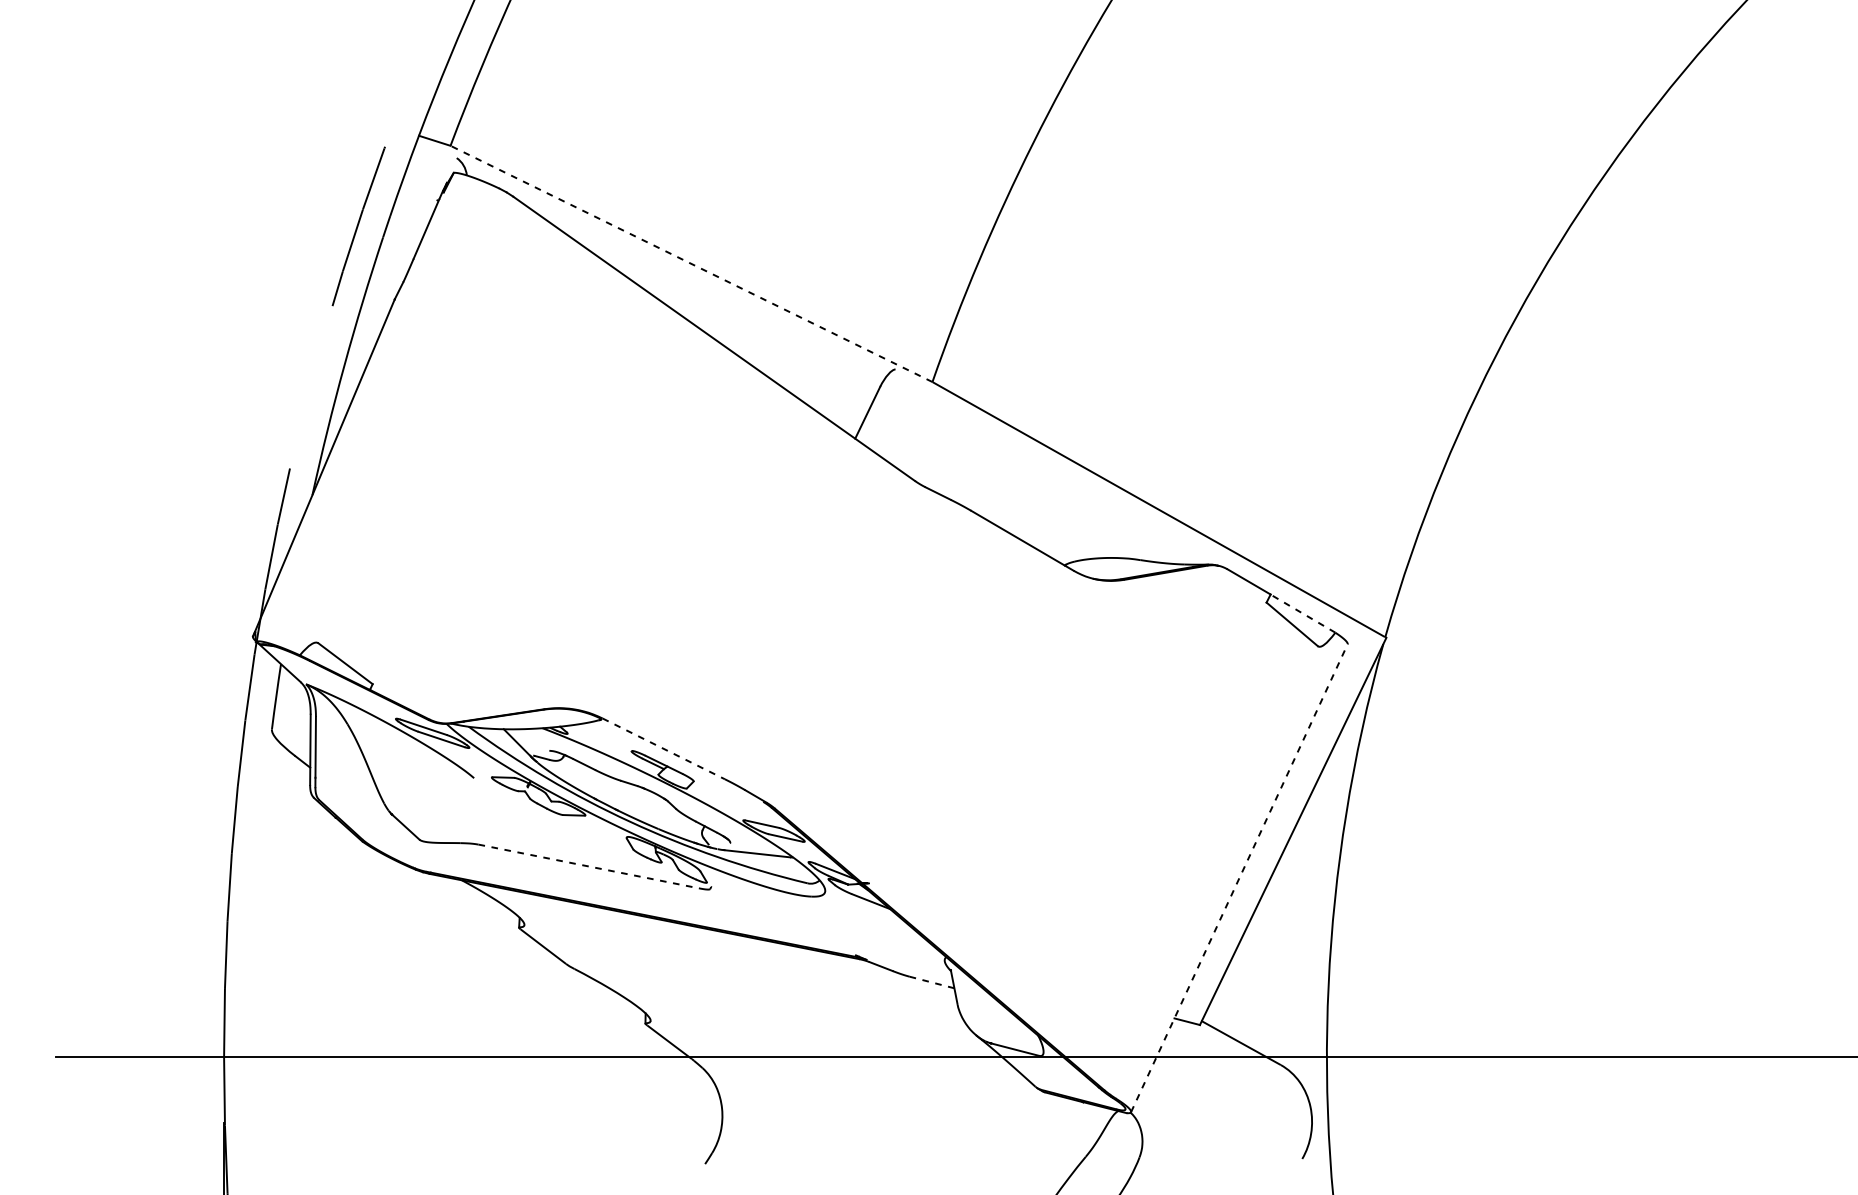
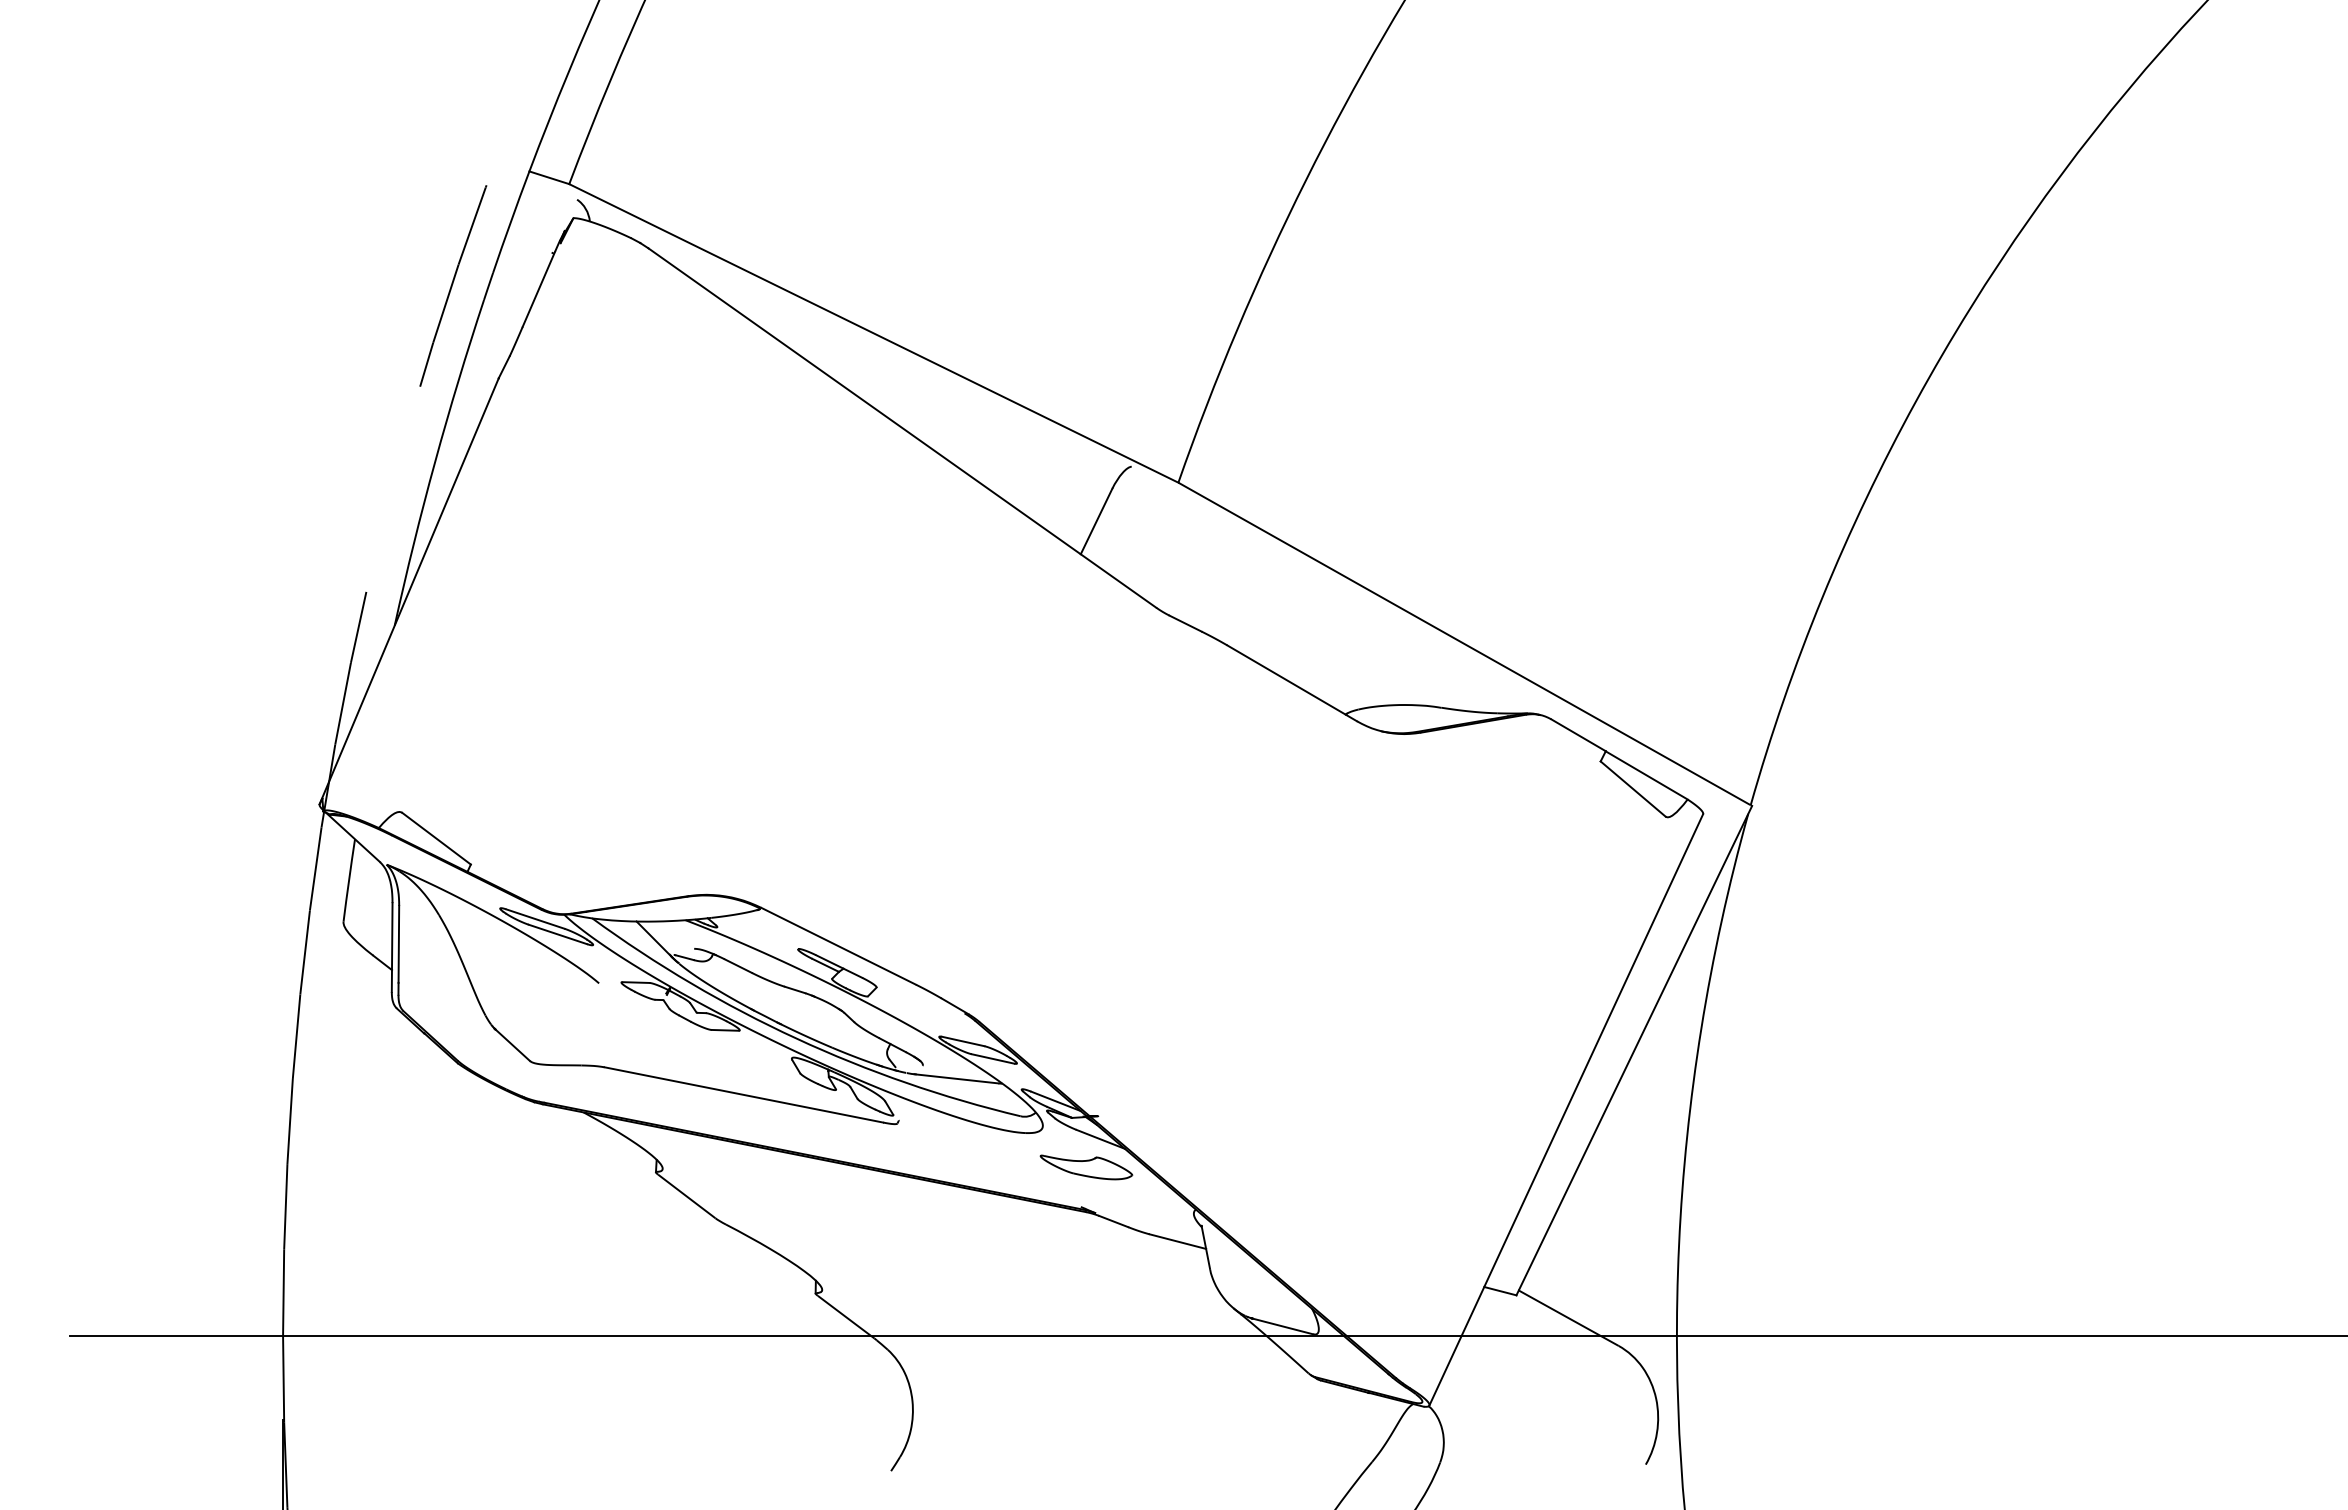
line: (691, 264) -> (873, 333), dashed -> solid
line: (1302, 613) -> (1646, 775), dashed -> solid
line: (664, 749) -> (839, 946), dashed -> solid
line: (588, 866) -> (743, 1094), dashed -> solid
line: (1239, 877) -> (1566, 1109), dashed -> solid
part: (859, 923) -> (1086, 1167), added
line: (931, 982) -> (1177, 1241), dashed -> solid

